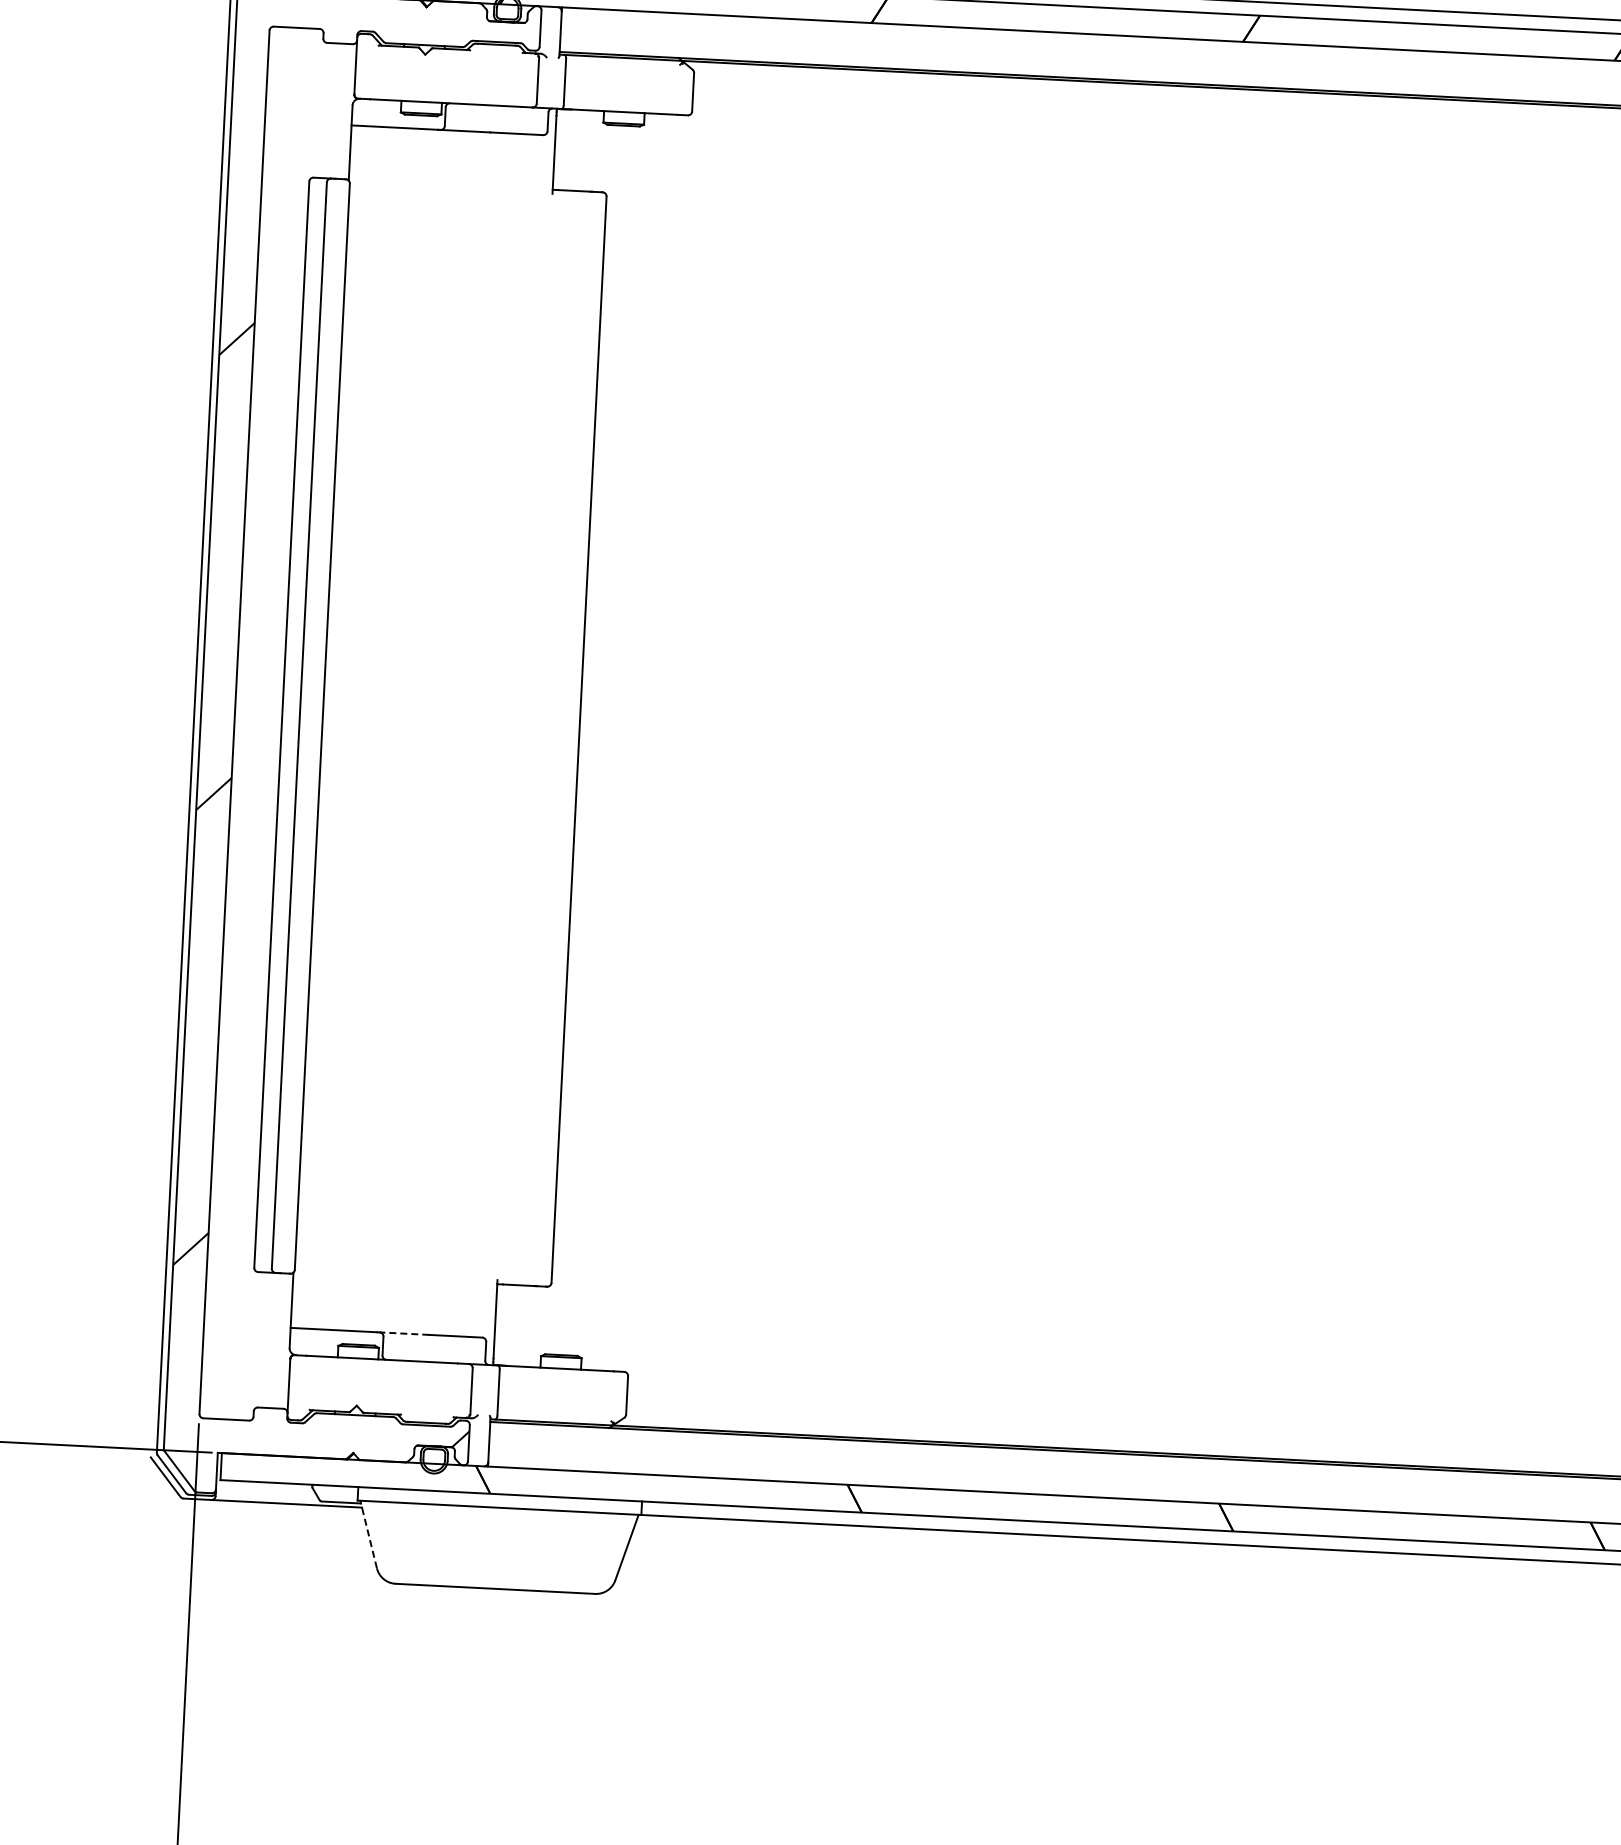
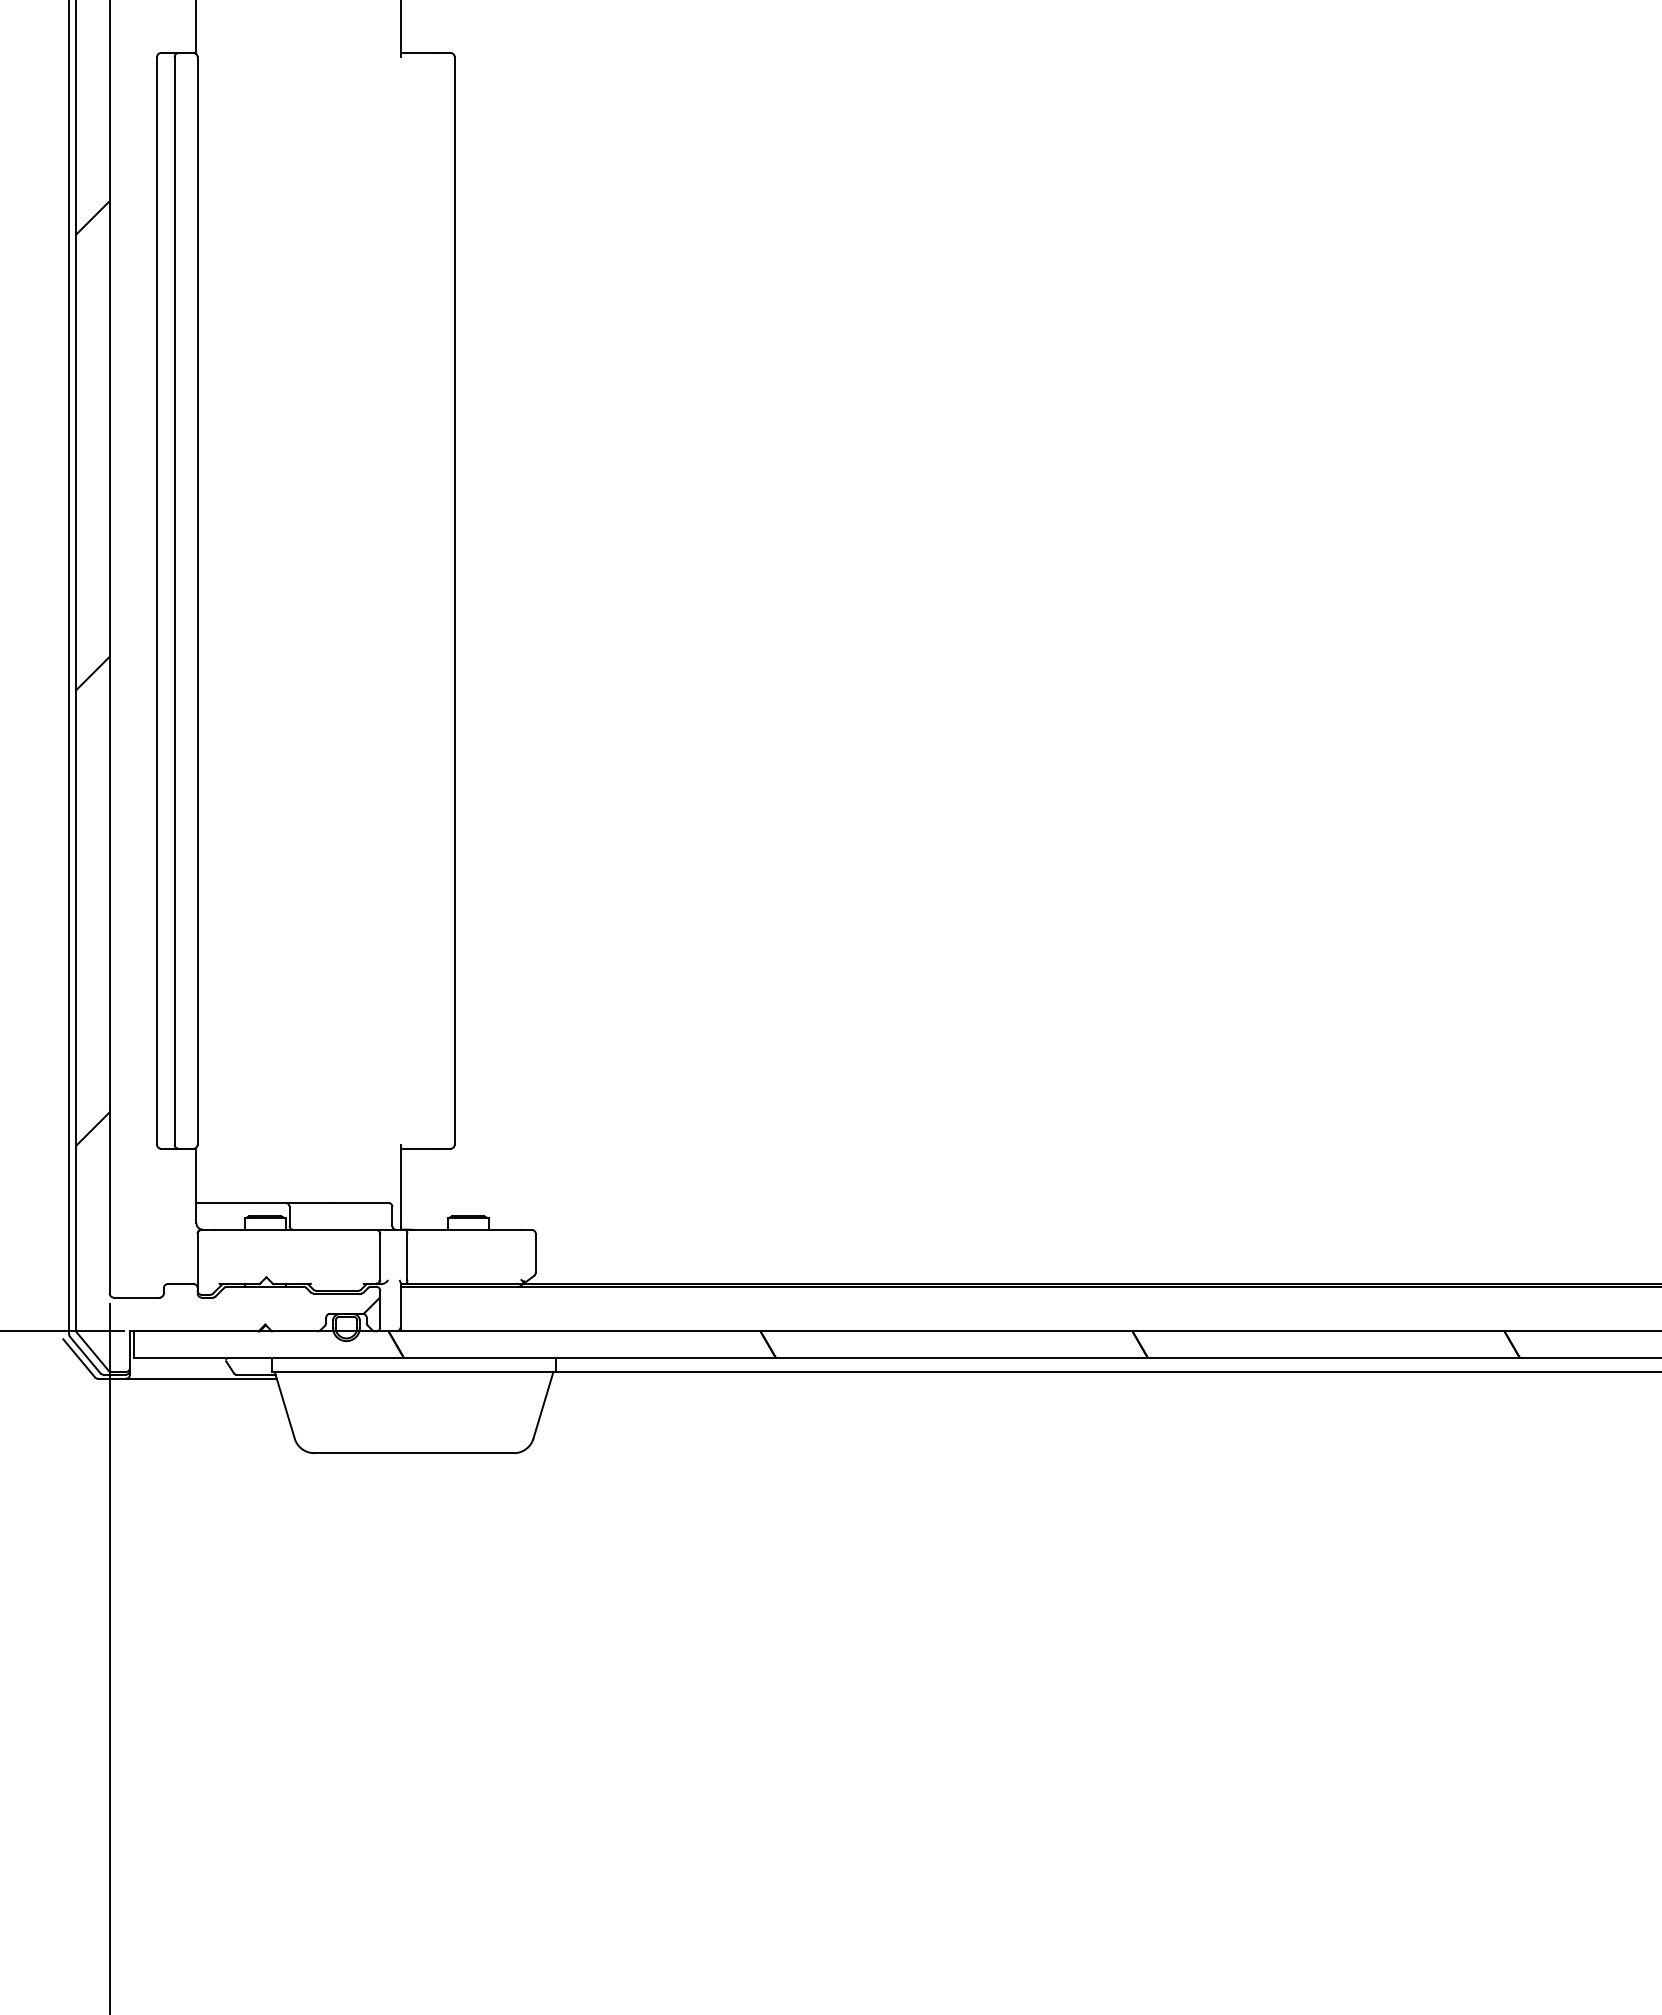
line: (404, 1333) -> (310, 1202), dashed -> solid
line: (368, 1534) -> (284, 1405), dashed -> solid

